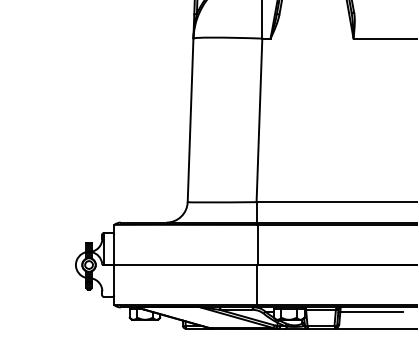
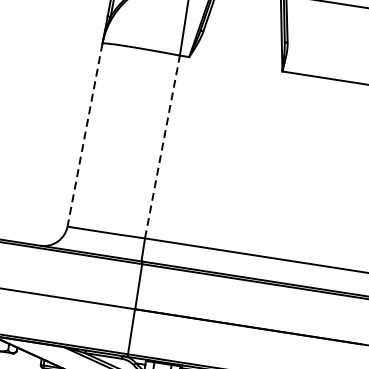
line: (190, 120) -> (84, 135), solid -> dashed
line: (259, 120) -> (162, 147), solid -> dashed

